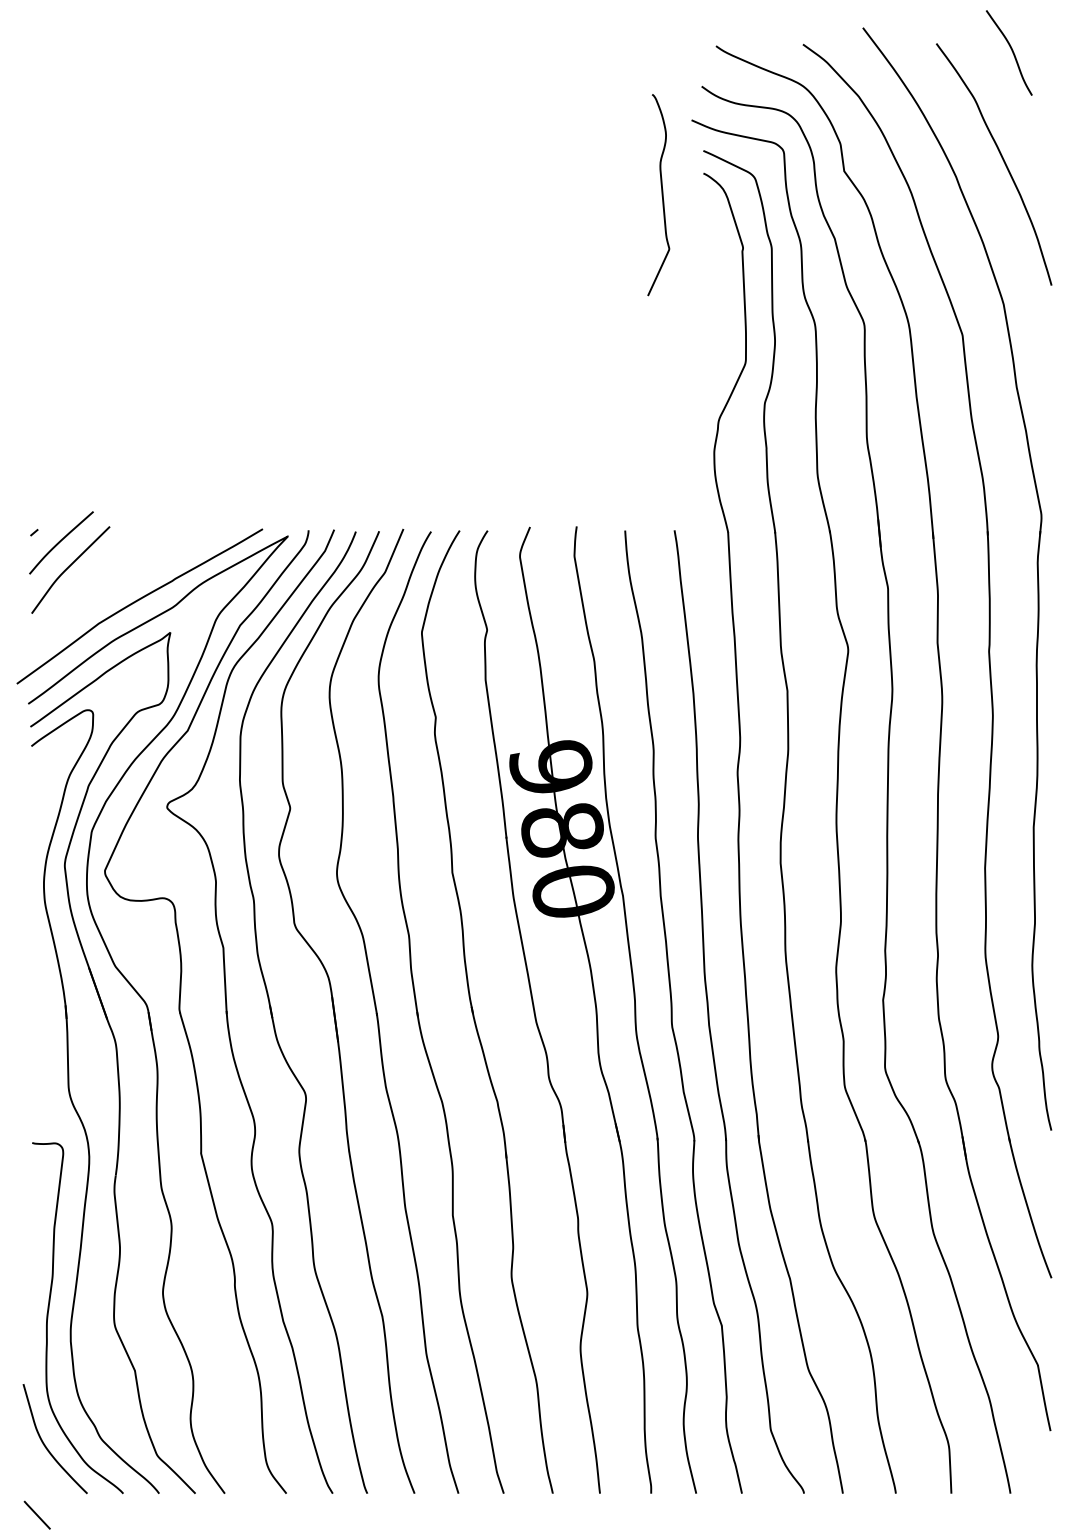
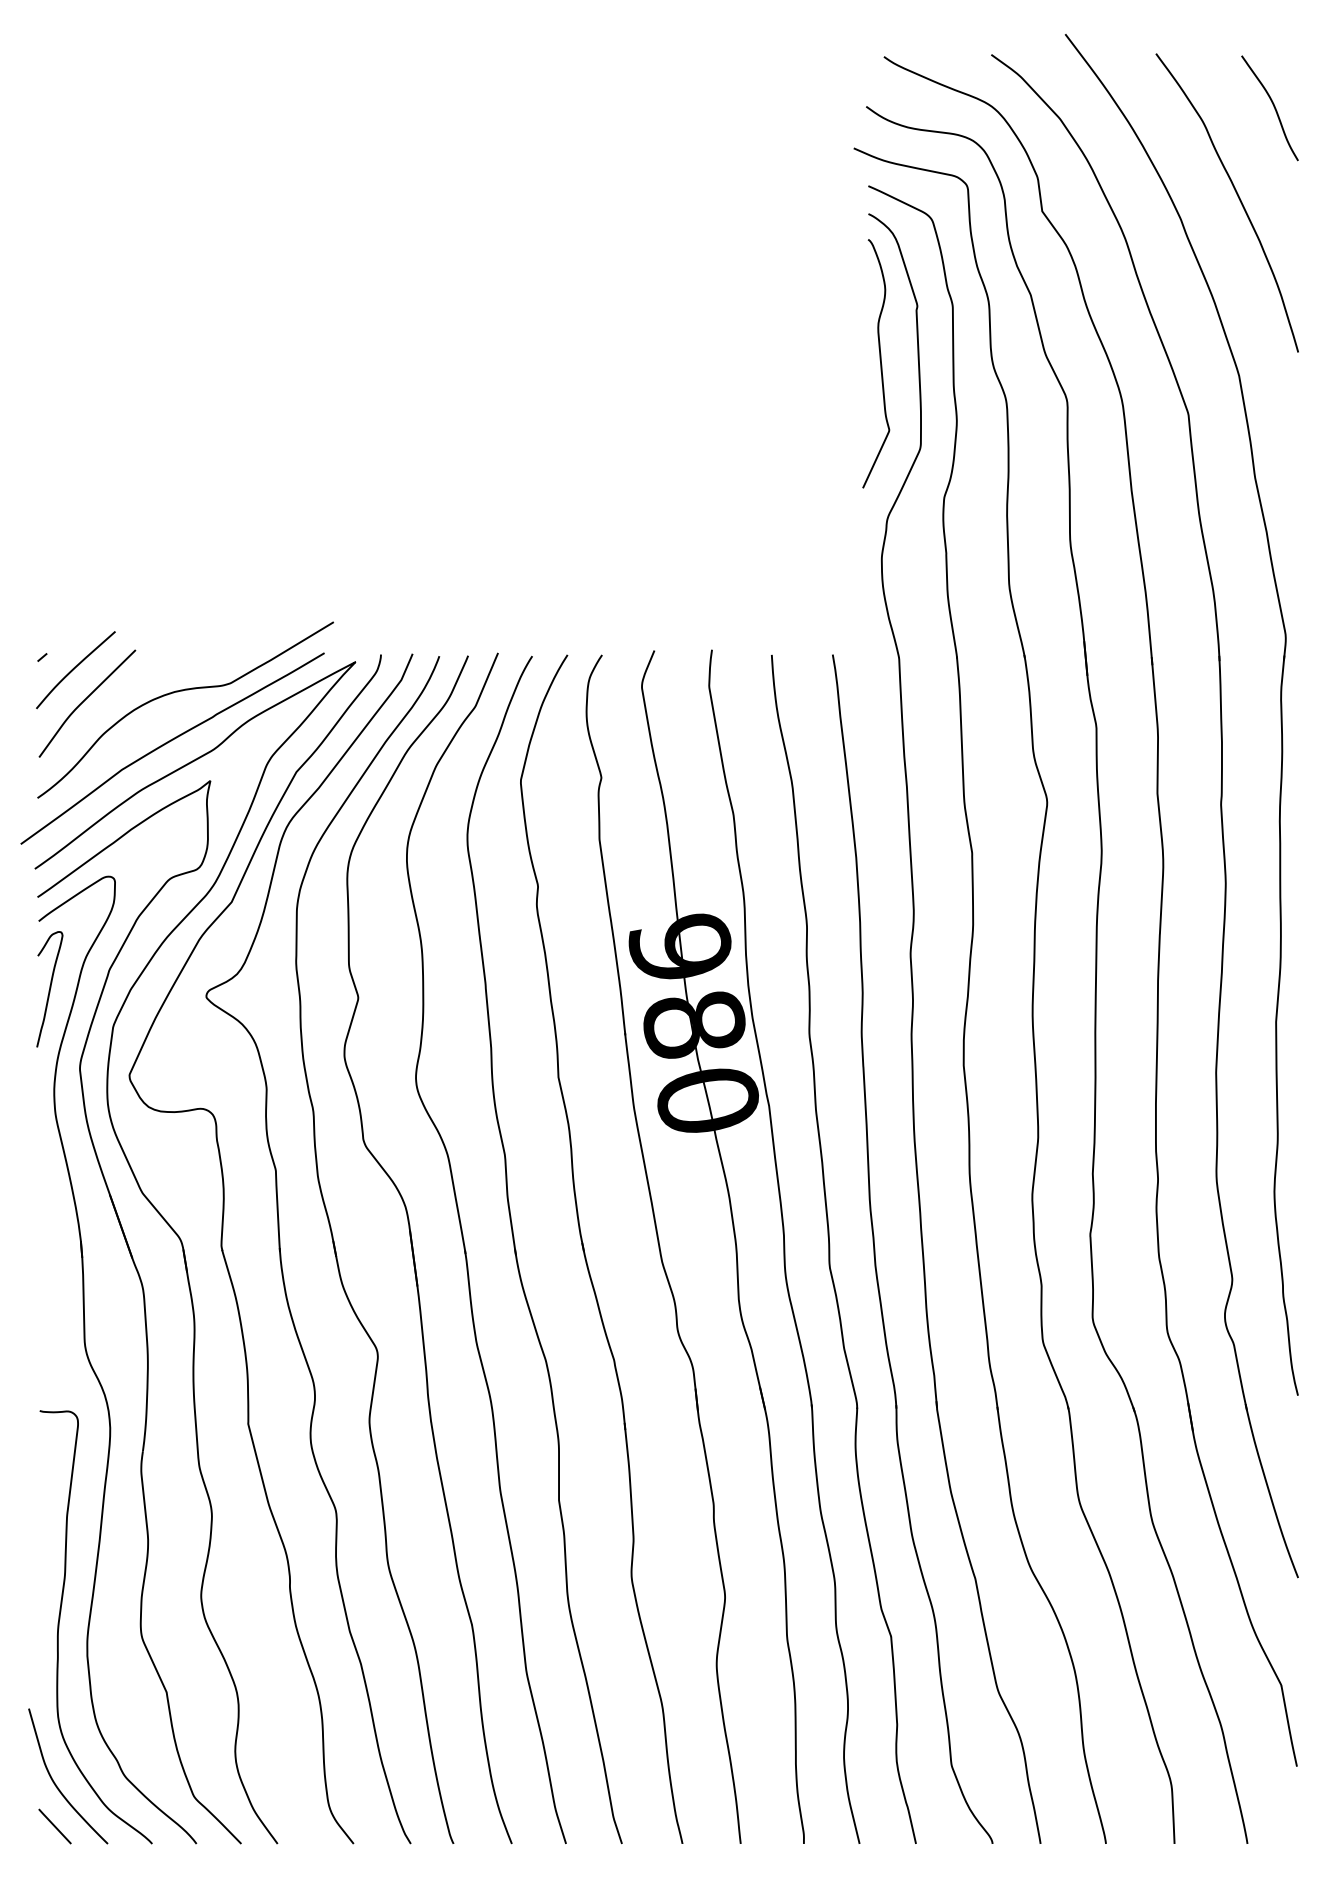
curve: (1012, 52) -> (1273, 107), moved
curve: (662, 194) -> (880, 363), moved
curve: (147, 560) -> (182, 691), added
curve: (40, 801) -> (49, 989), added
line: (36, 1515) -> (54, 1826), moved

